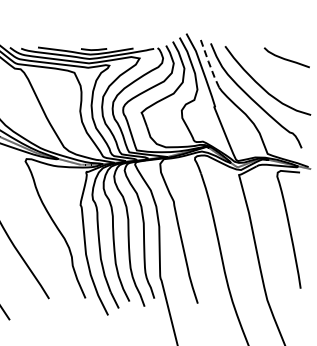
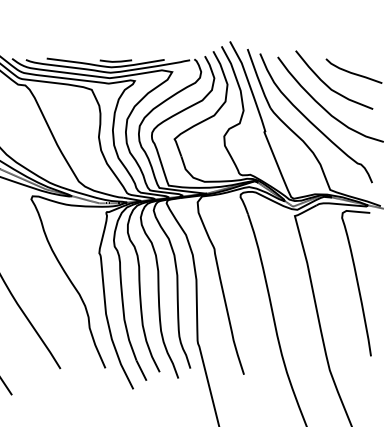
line: (209, 63) -> (258, 78), dashed -> solid
curve: (265, 68) -> (327, 84), added

